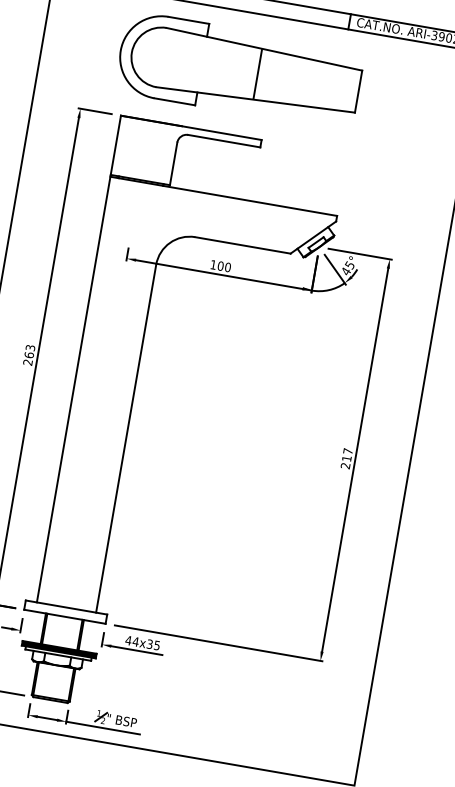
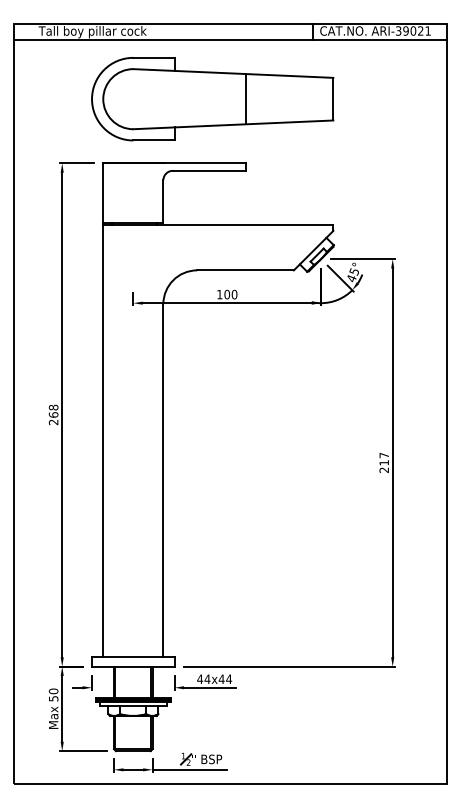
line: (258, 74) -> (246, 99), moved
text: (30, 347) -> (53, 407), 263 -> 268
text: (153, 645) -> (225, 679), 44x35 -> 44x44

